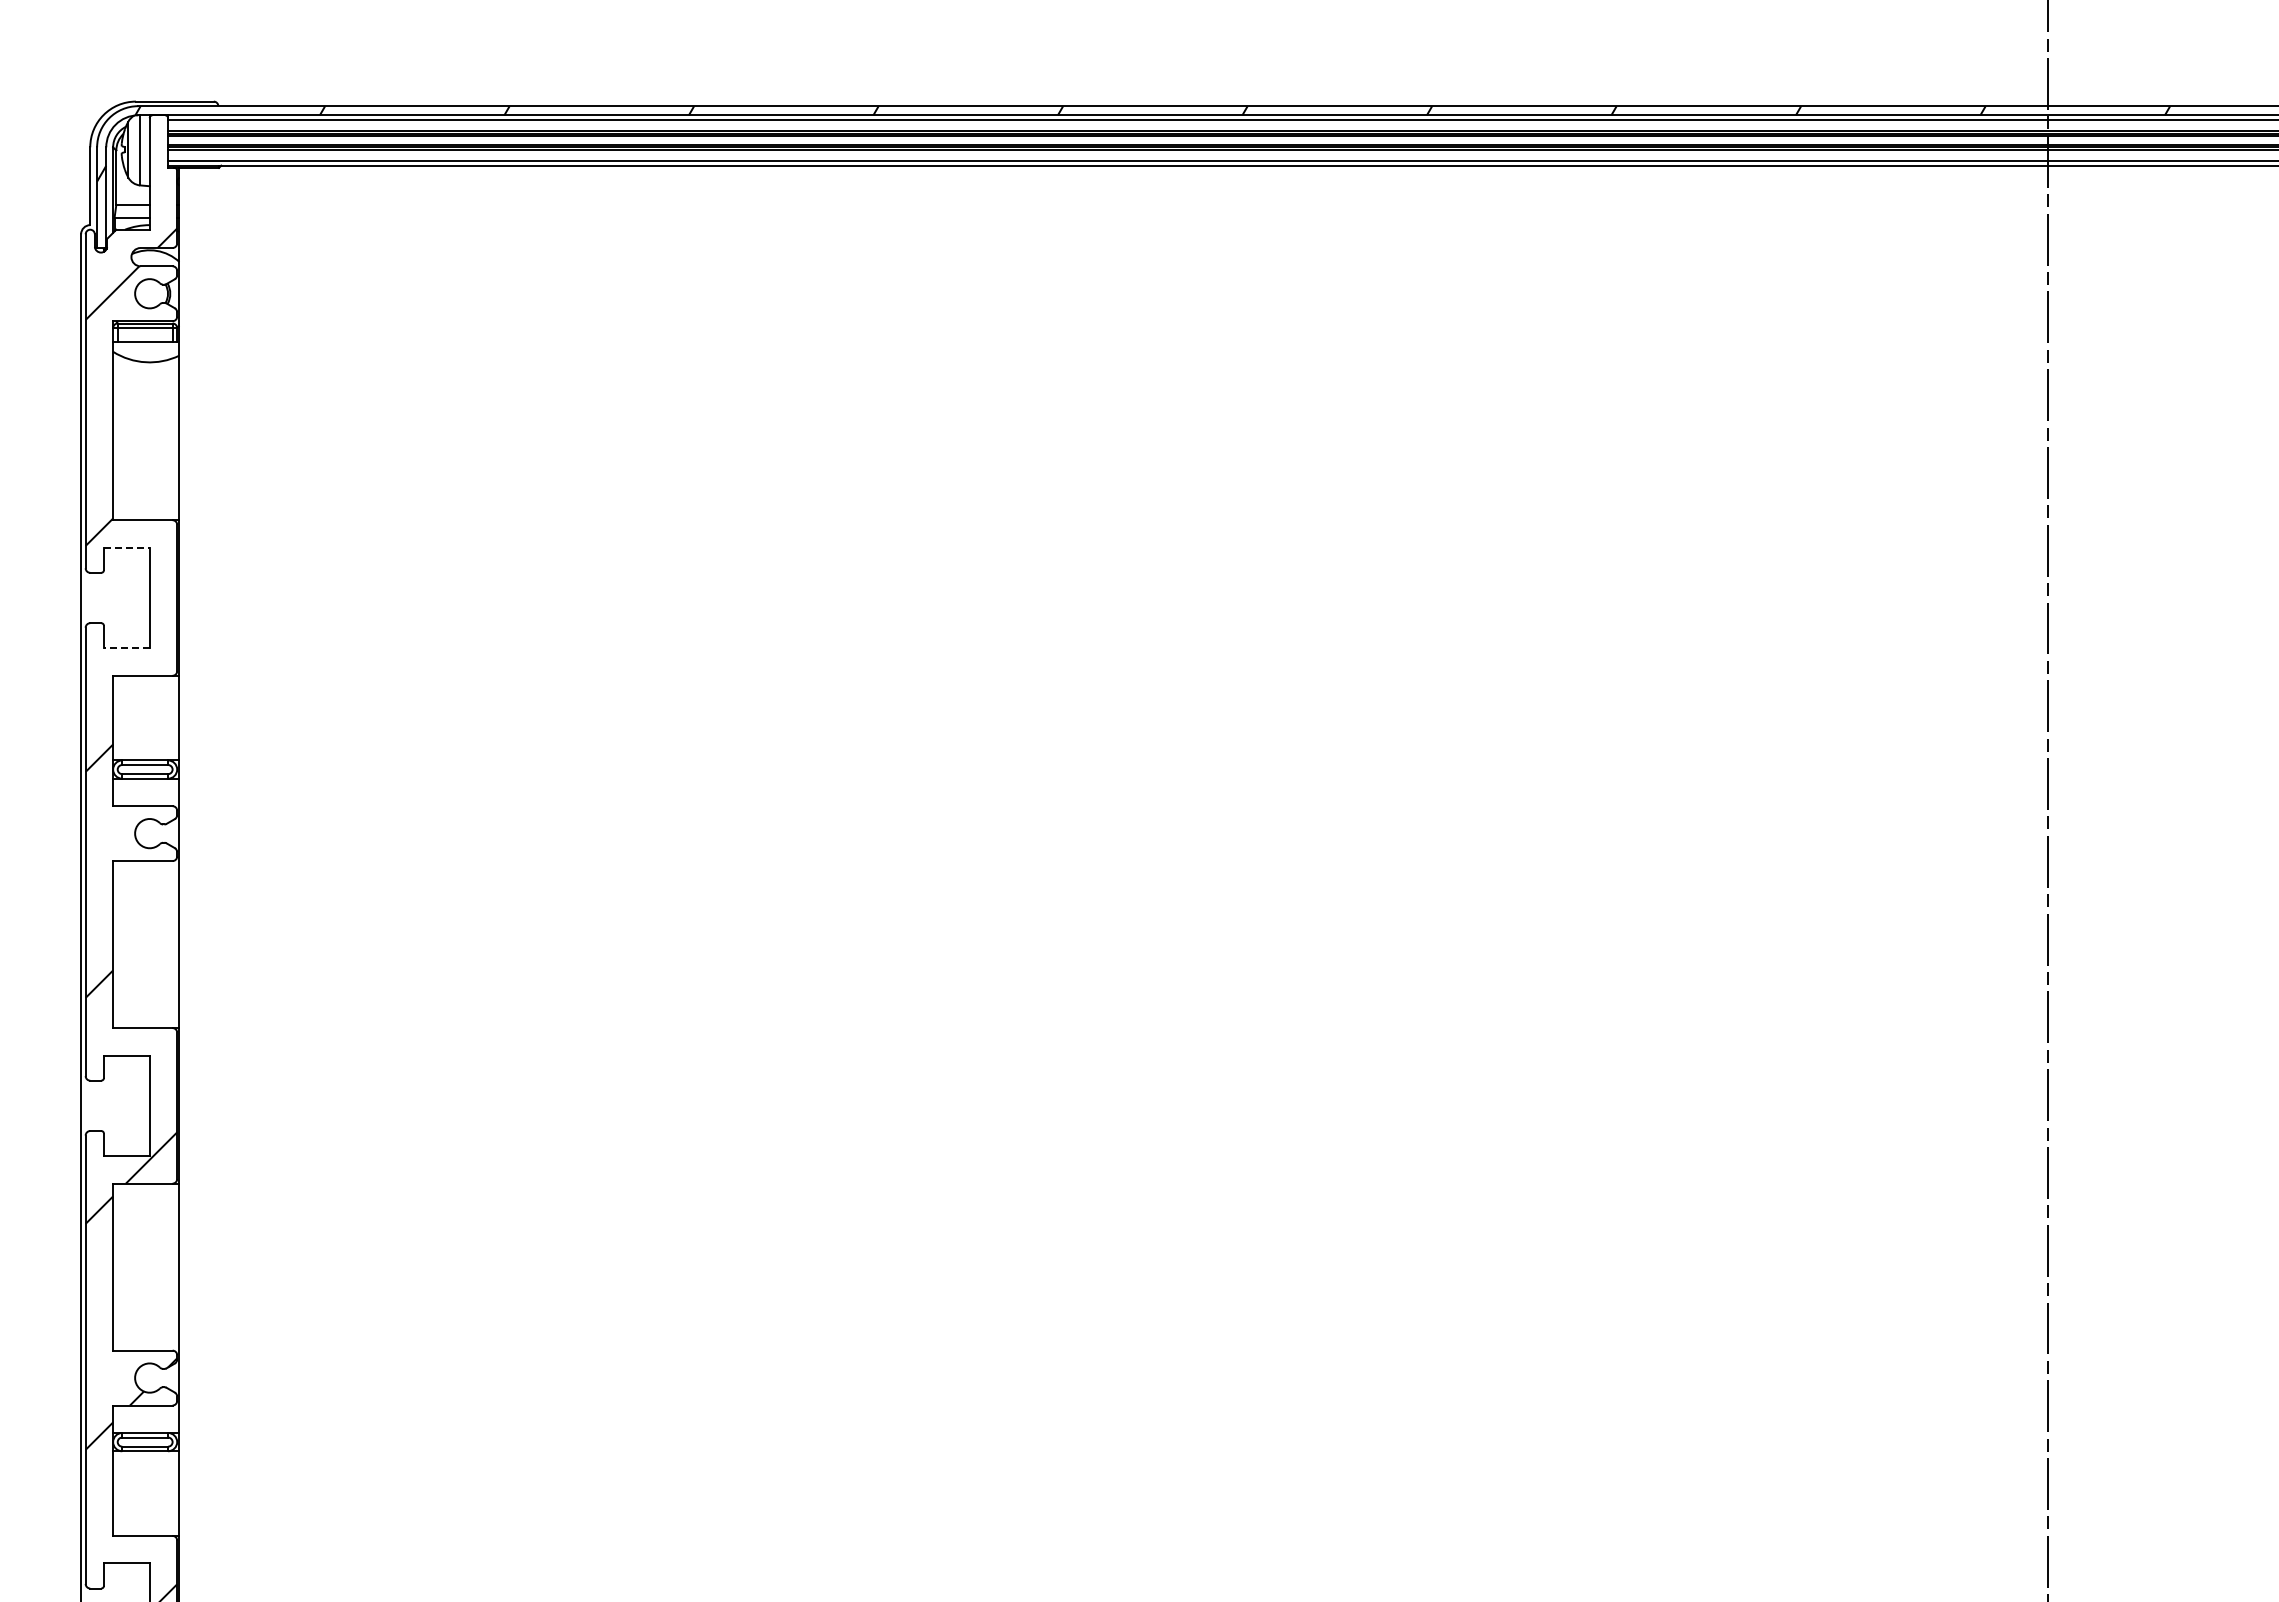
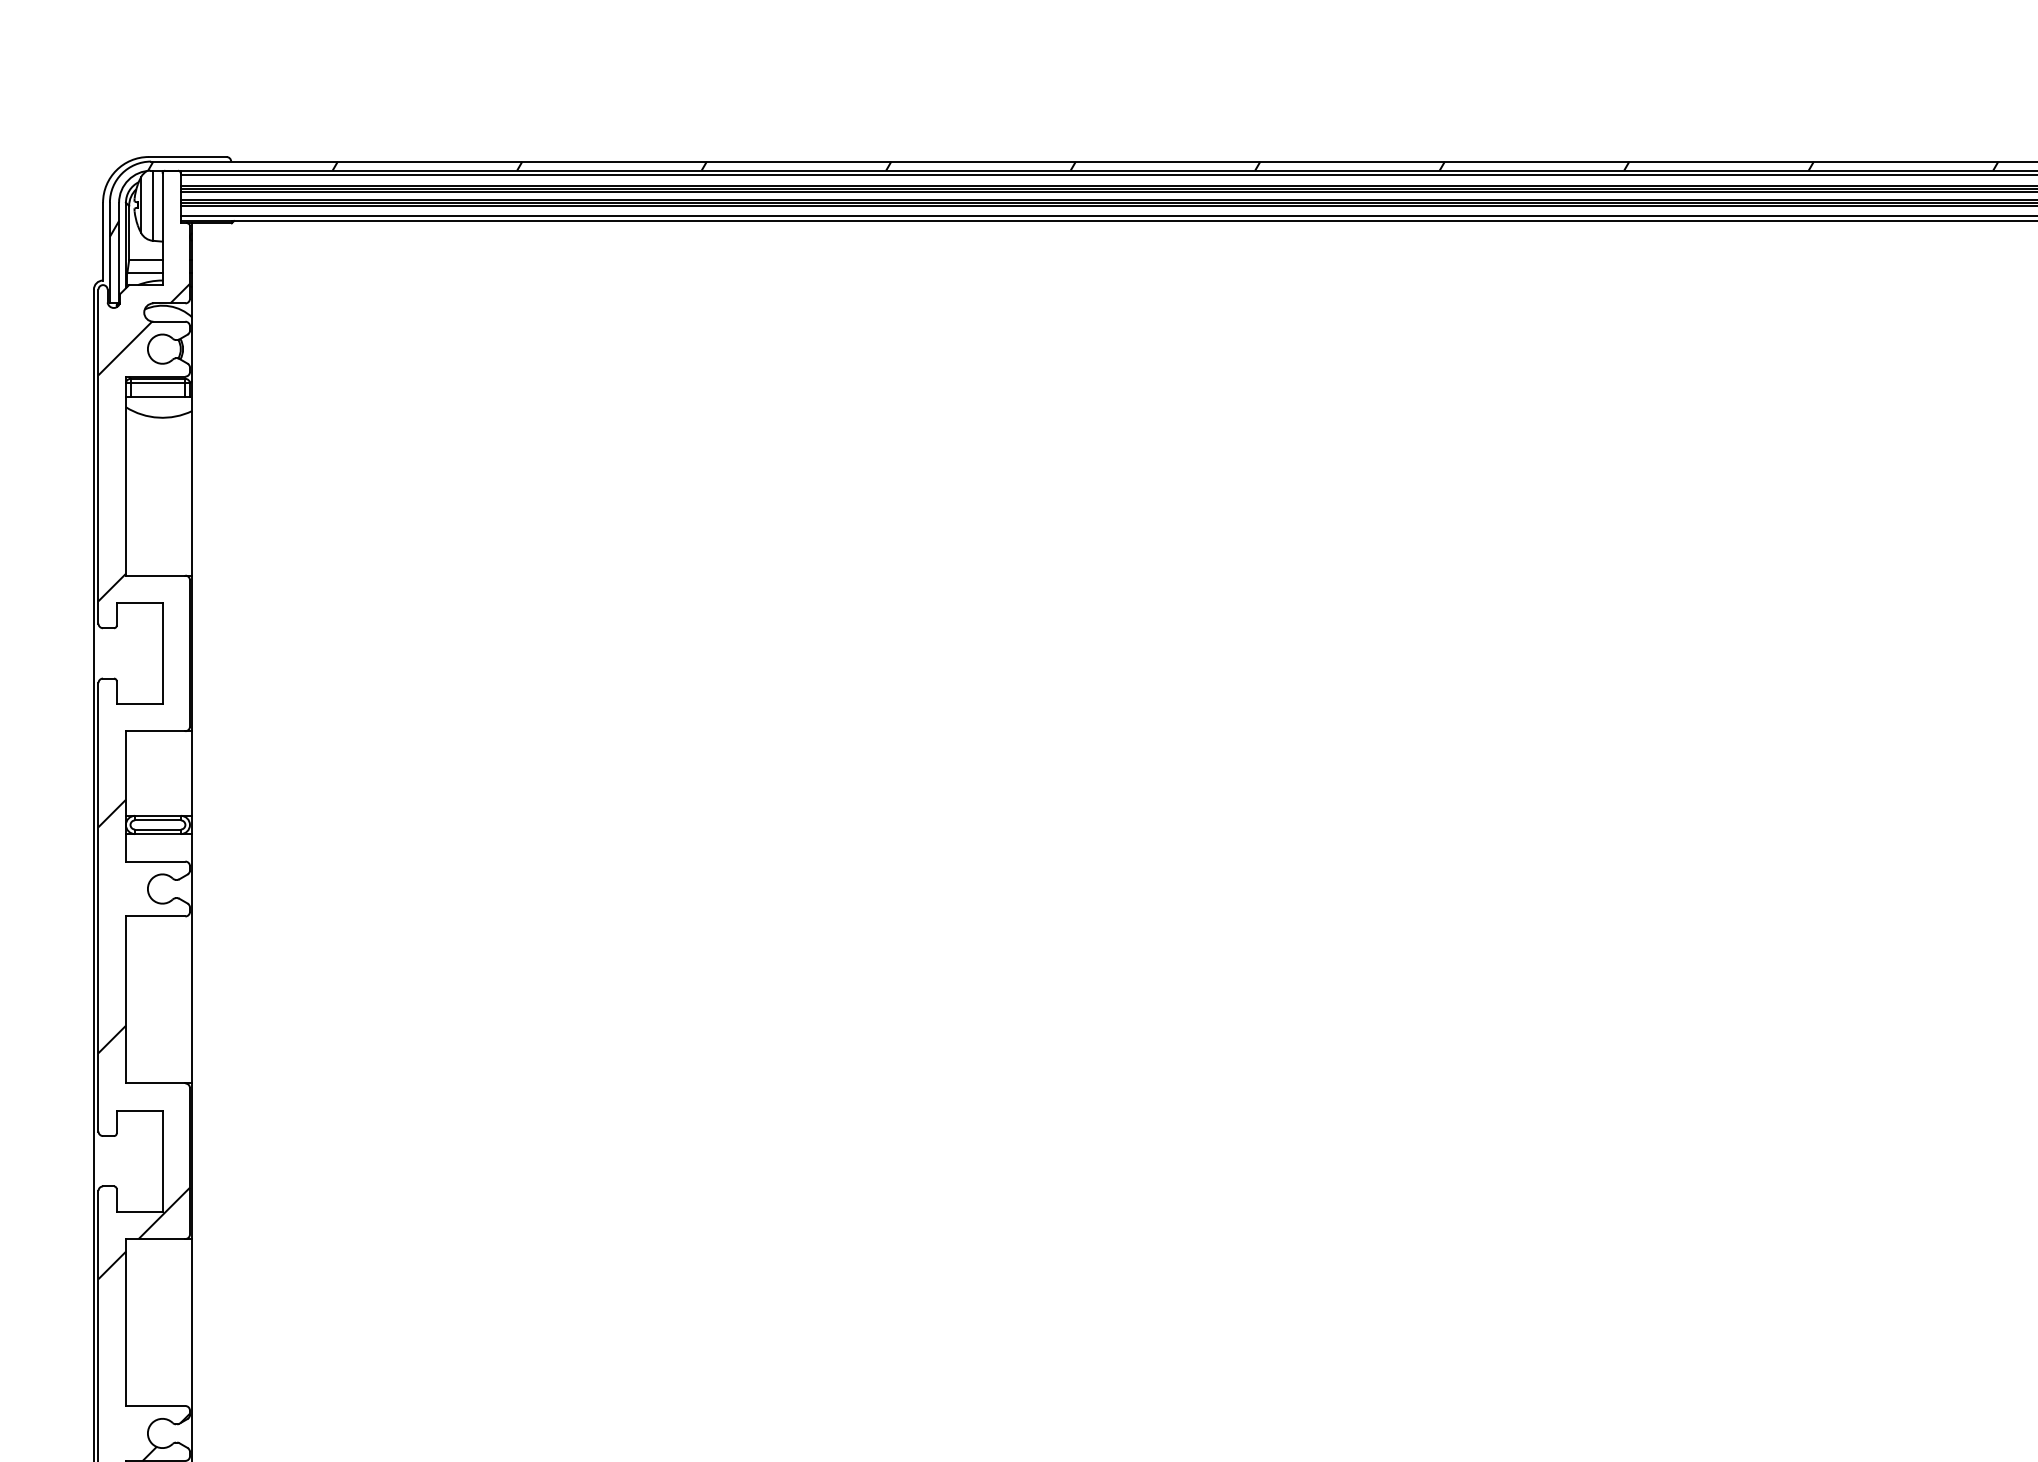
line: (126, 547) -> (139, 602), dashed -> solid
line: (126, 648) -> (139, 703), dashed -> solid

